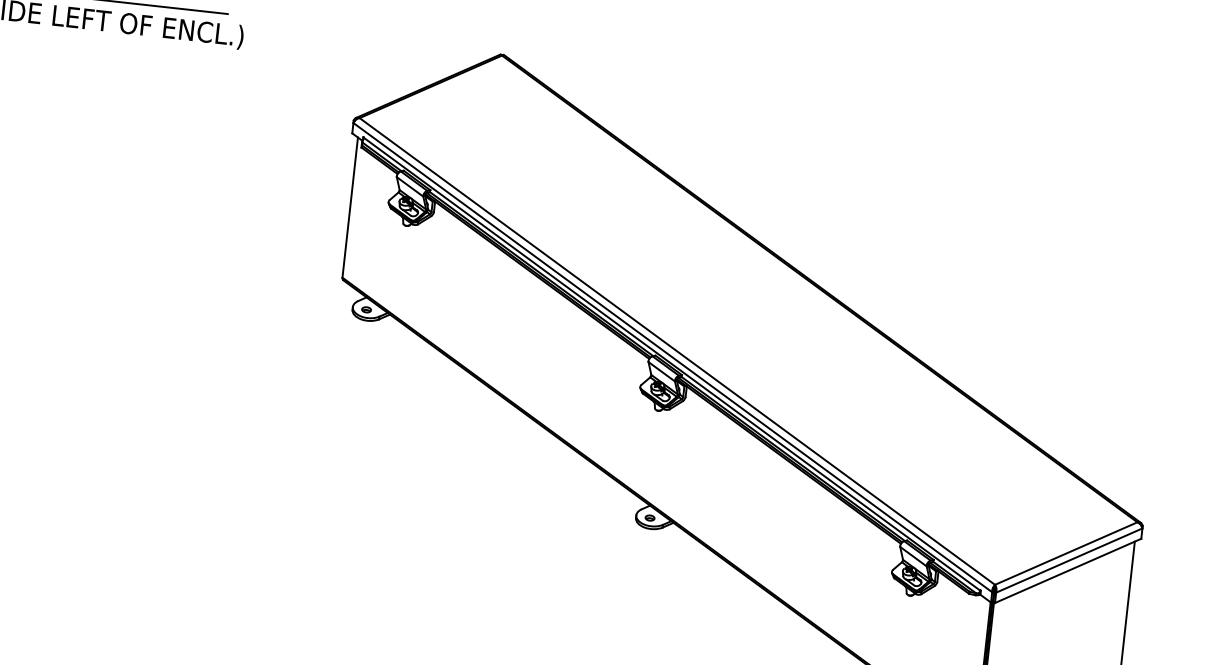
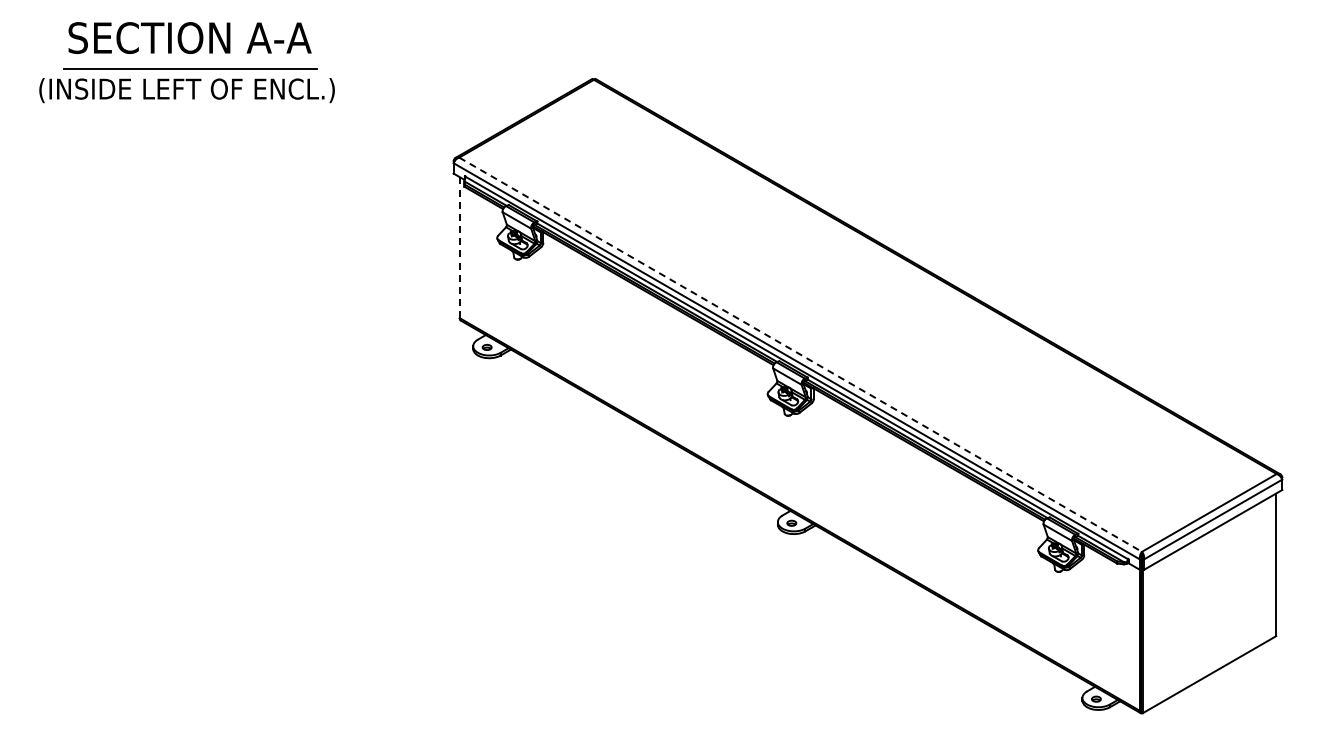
line: (350, 207) -> (459, 247), solid -> dashed
line: (678, 351) -> (801, 354), solid -> dashed

